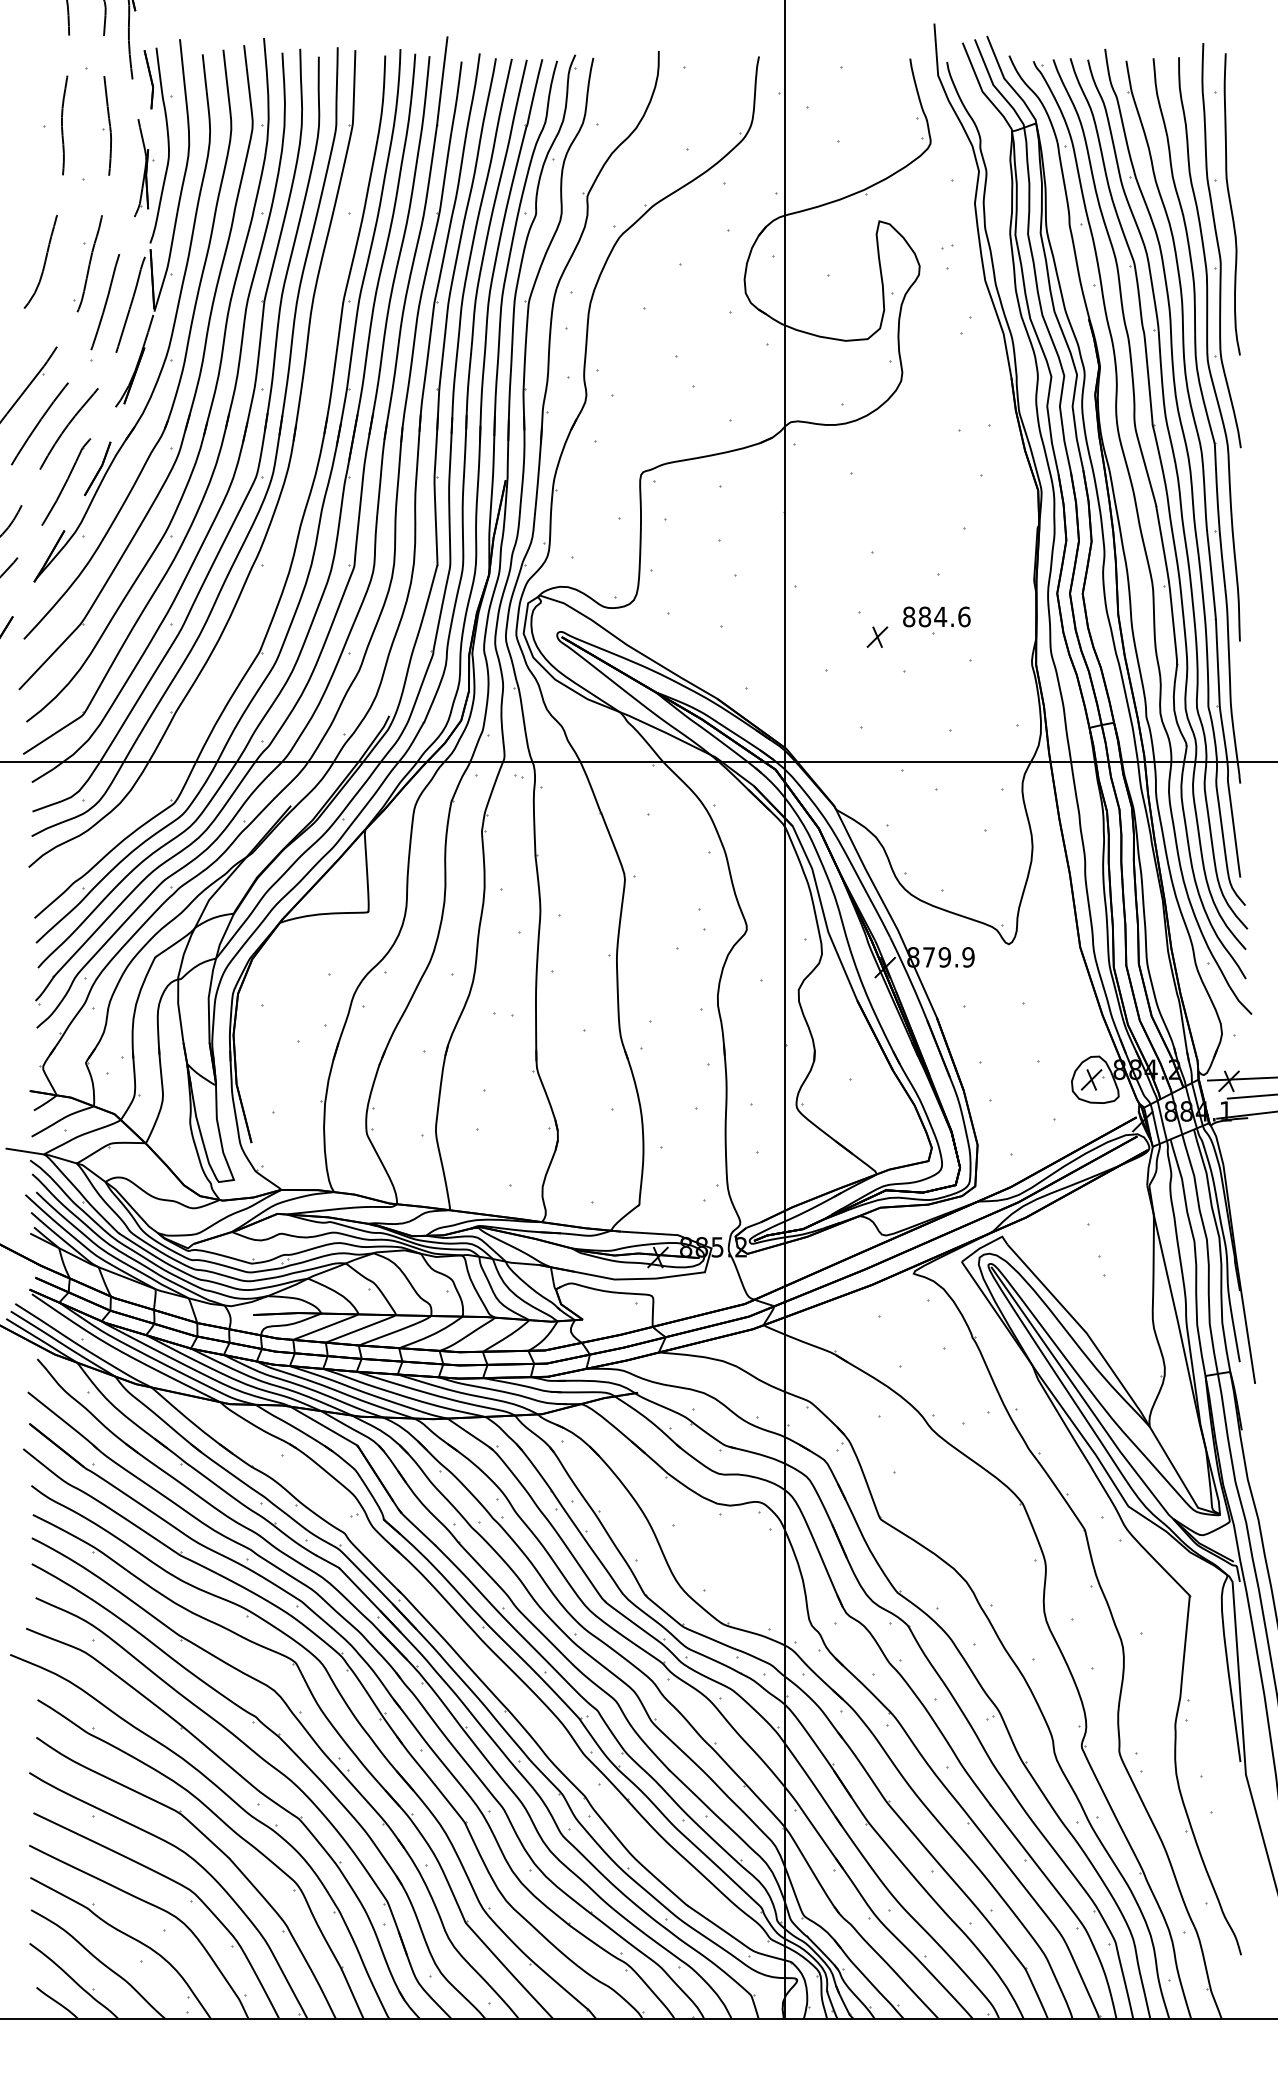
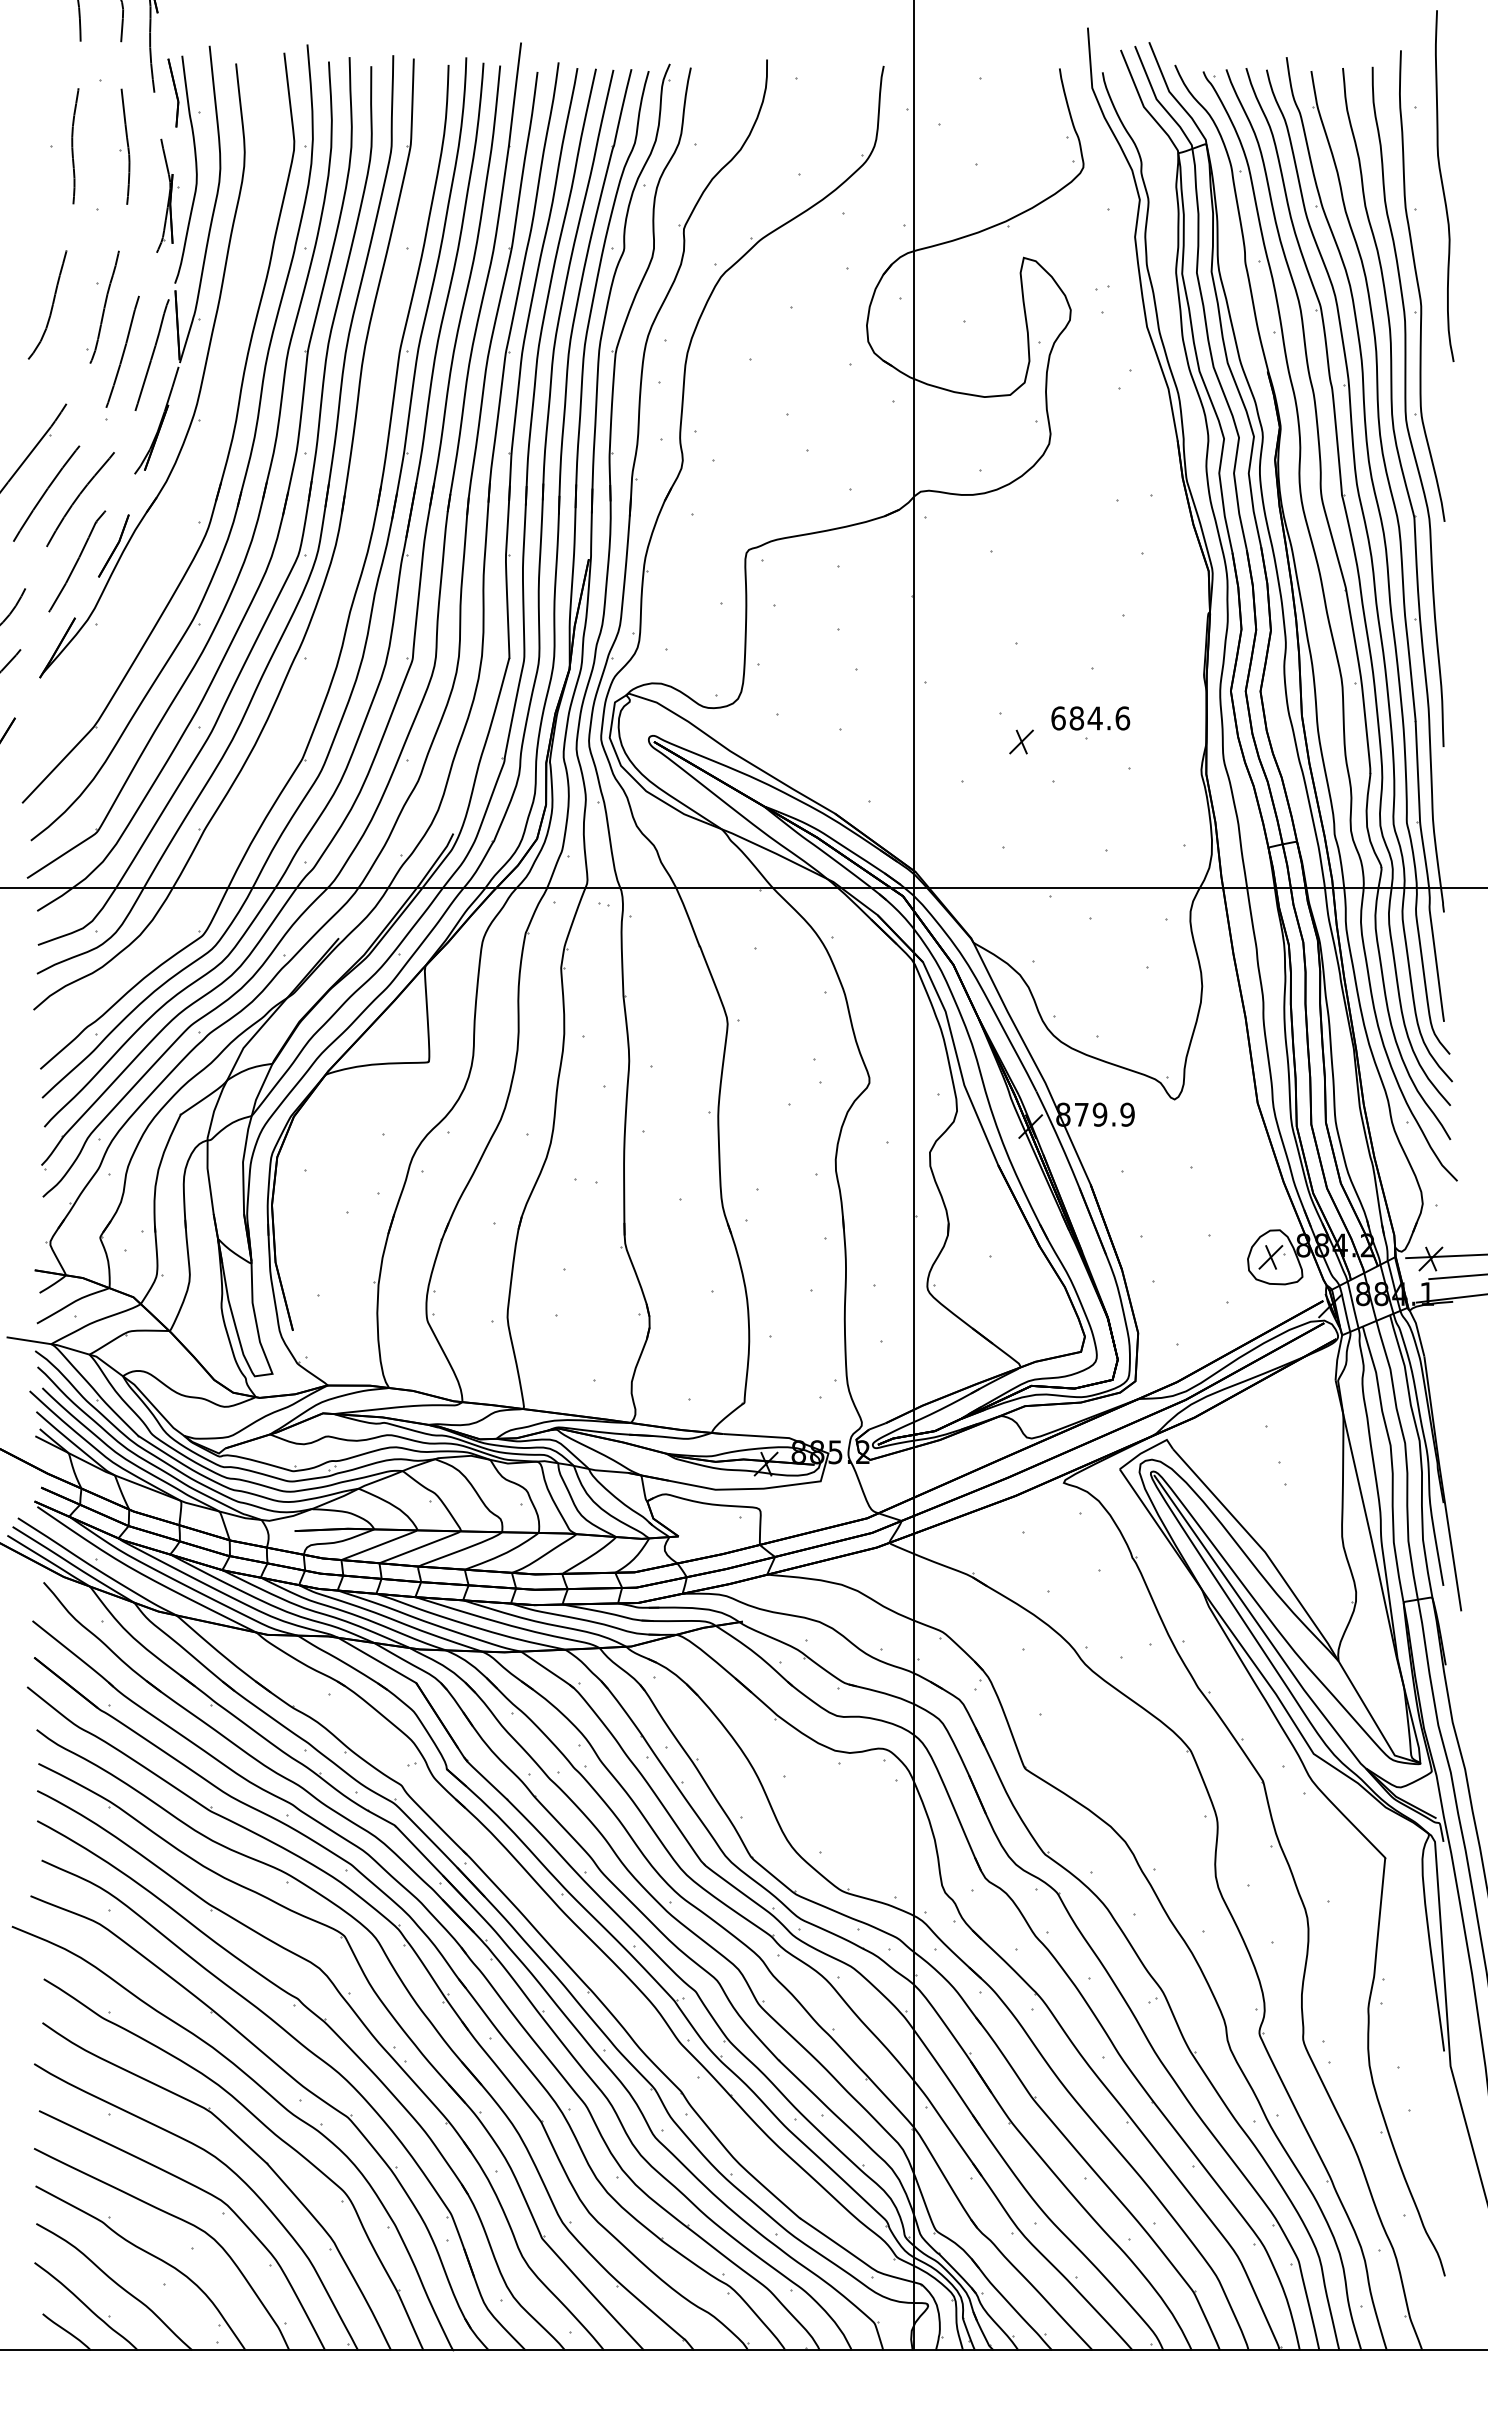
curve: (1231, 203) -> (1443, 185), moved
part: (185, 354) -> (215, 412), removed
text: (909, 617) -> (1058, 718), 884.6 -> 684.6

